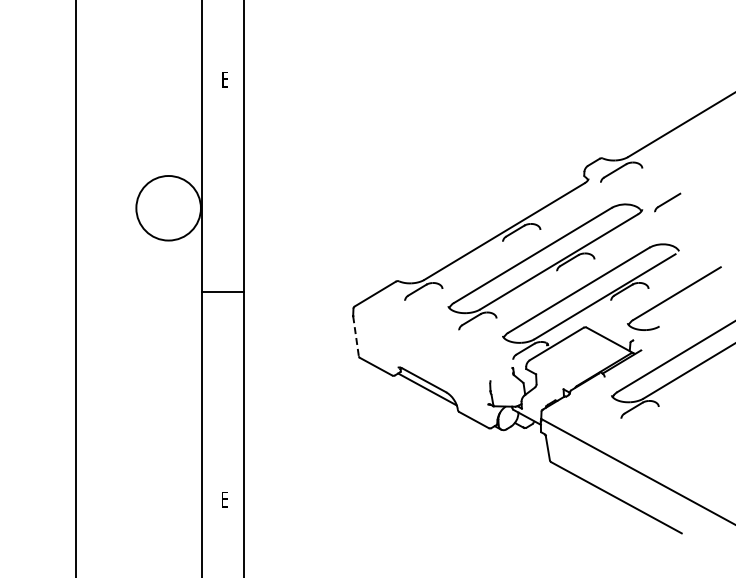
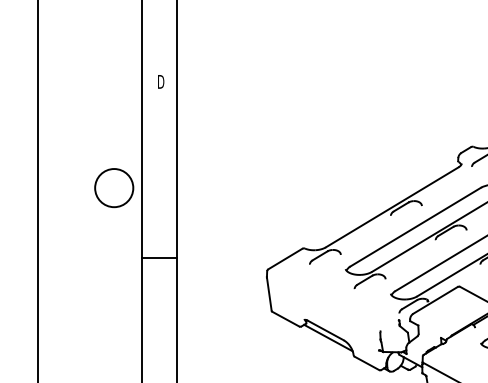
text: (225, 79) -> (161, 81), E -> D
circle: (168, 208) -> (114, 188), size x0.71
line: (356, 336) -> (269, 294), dashed -> solid

